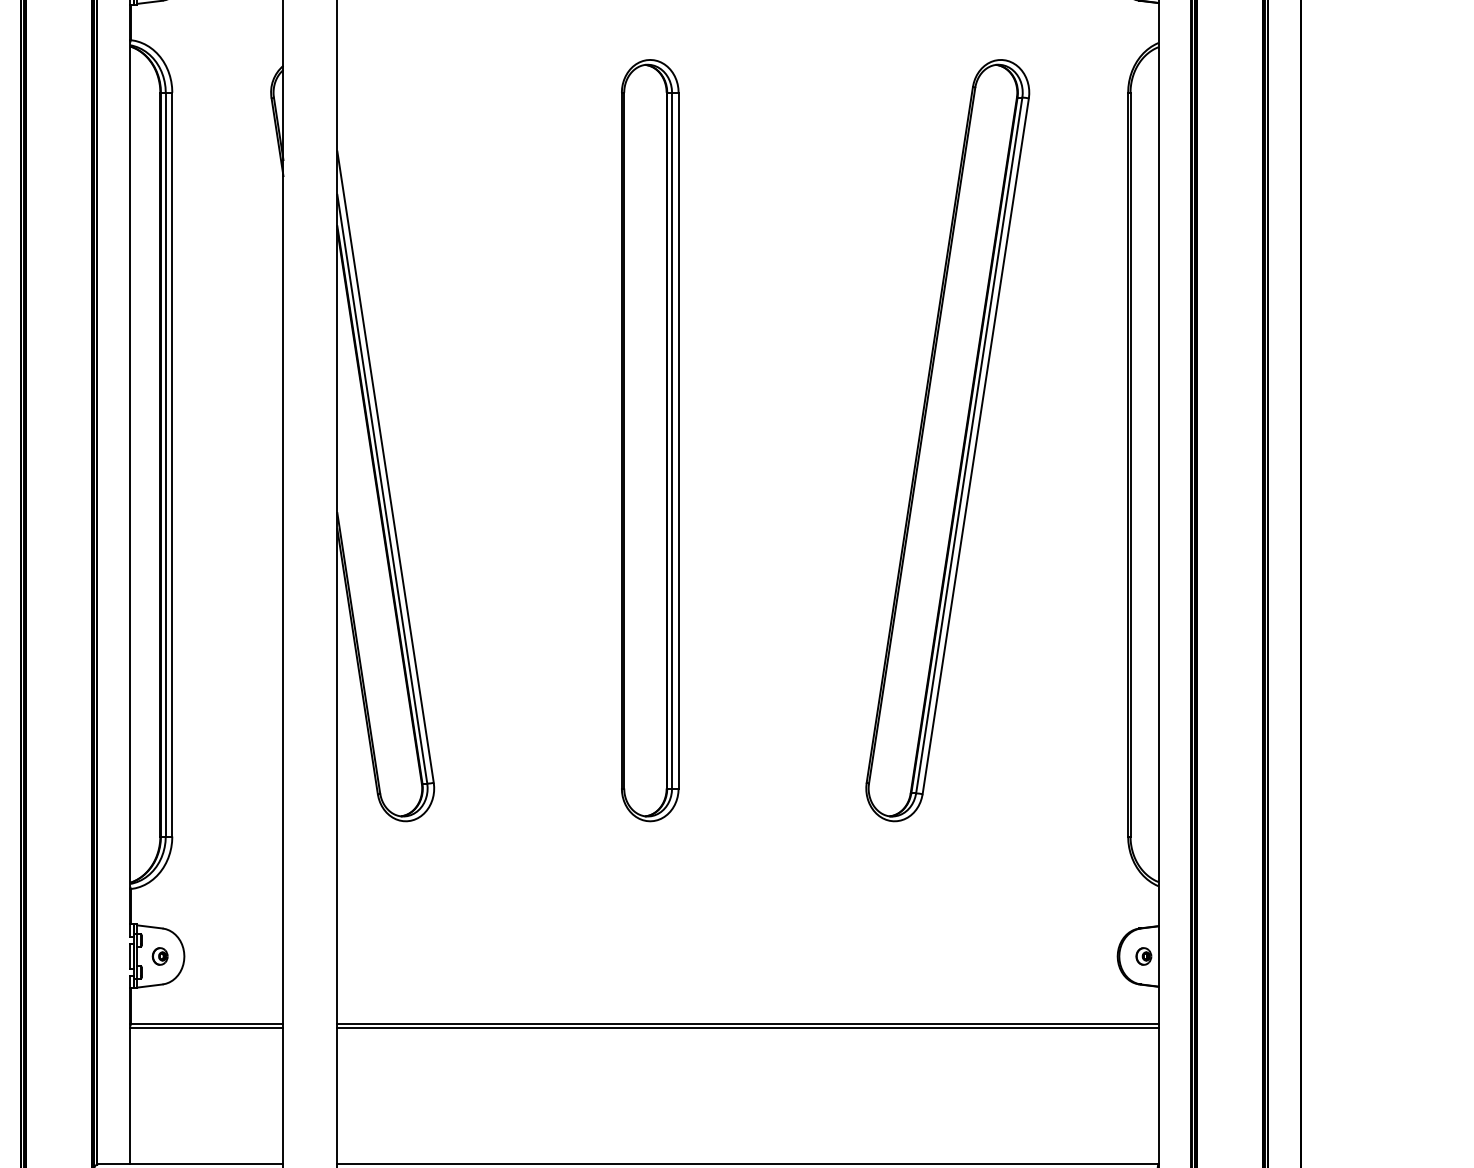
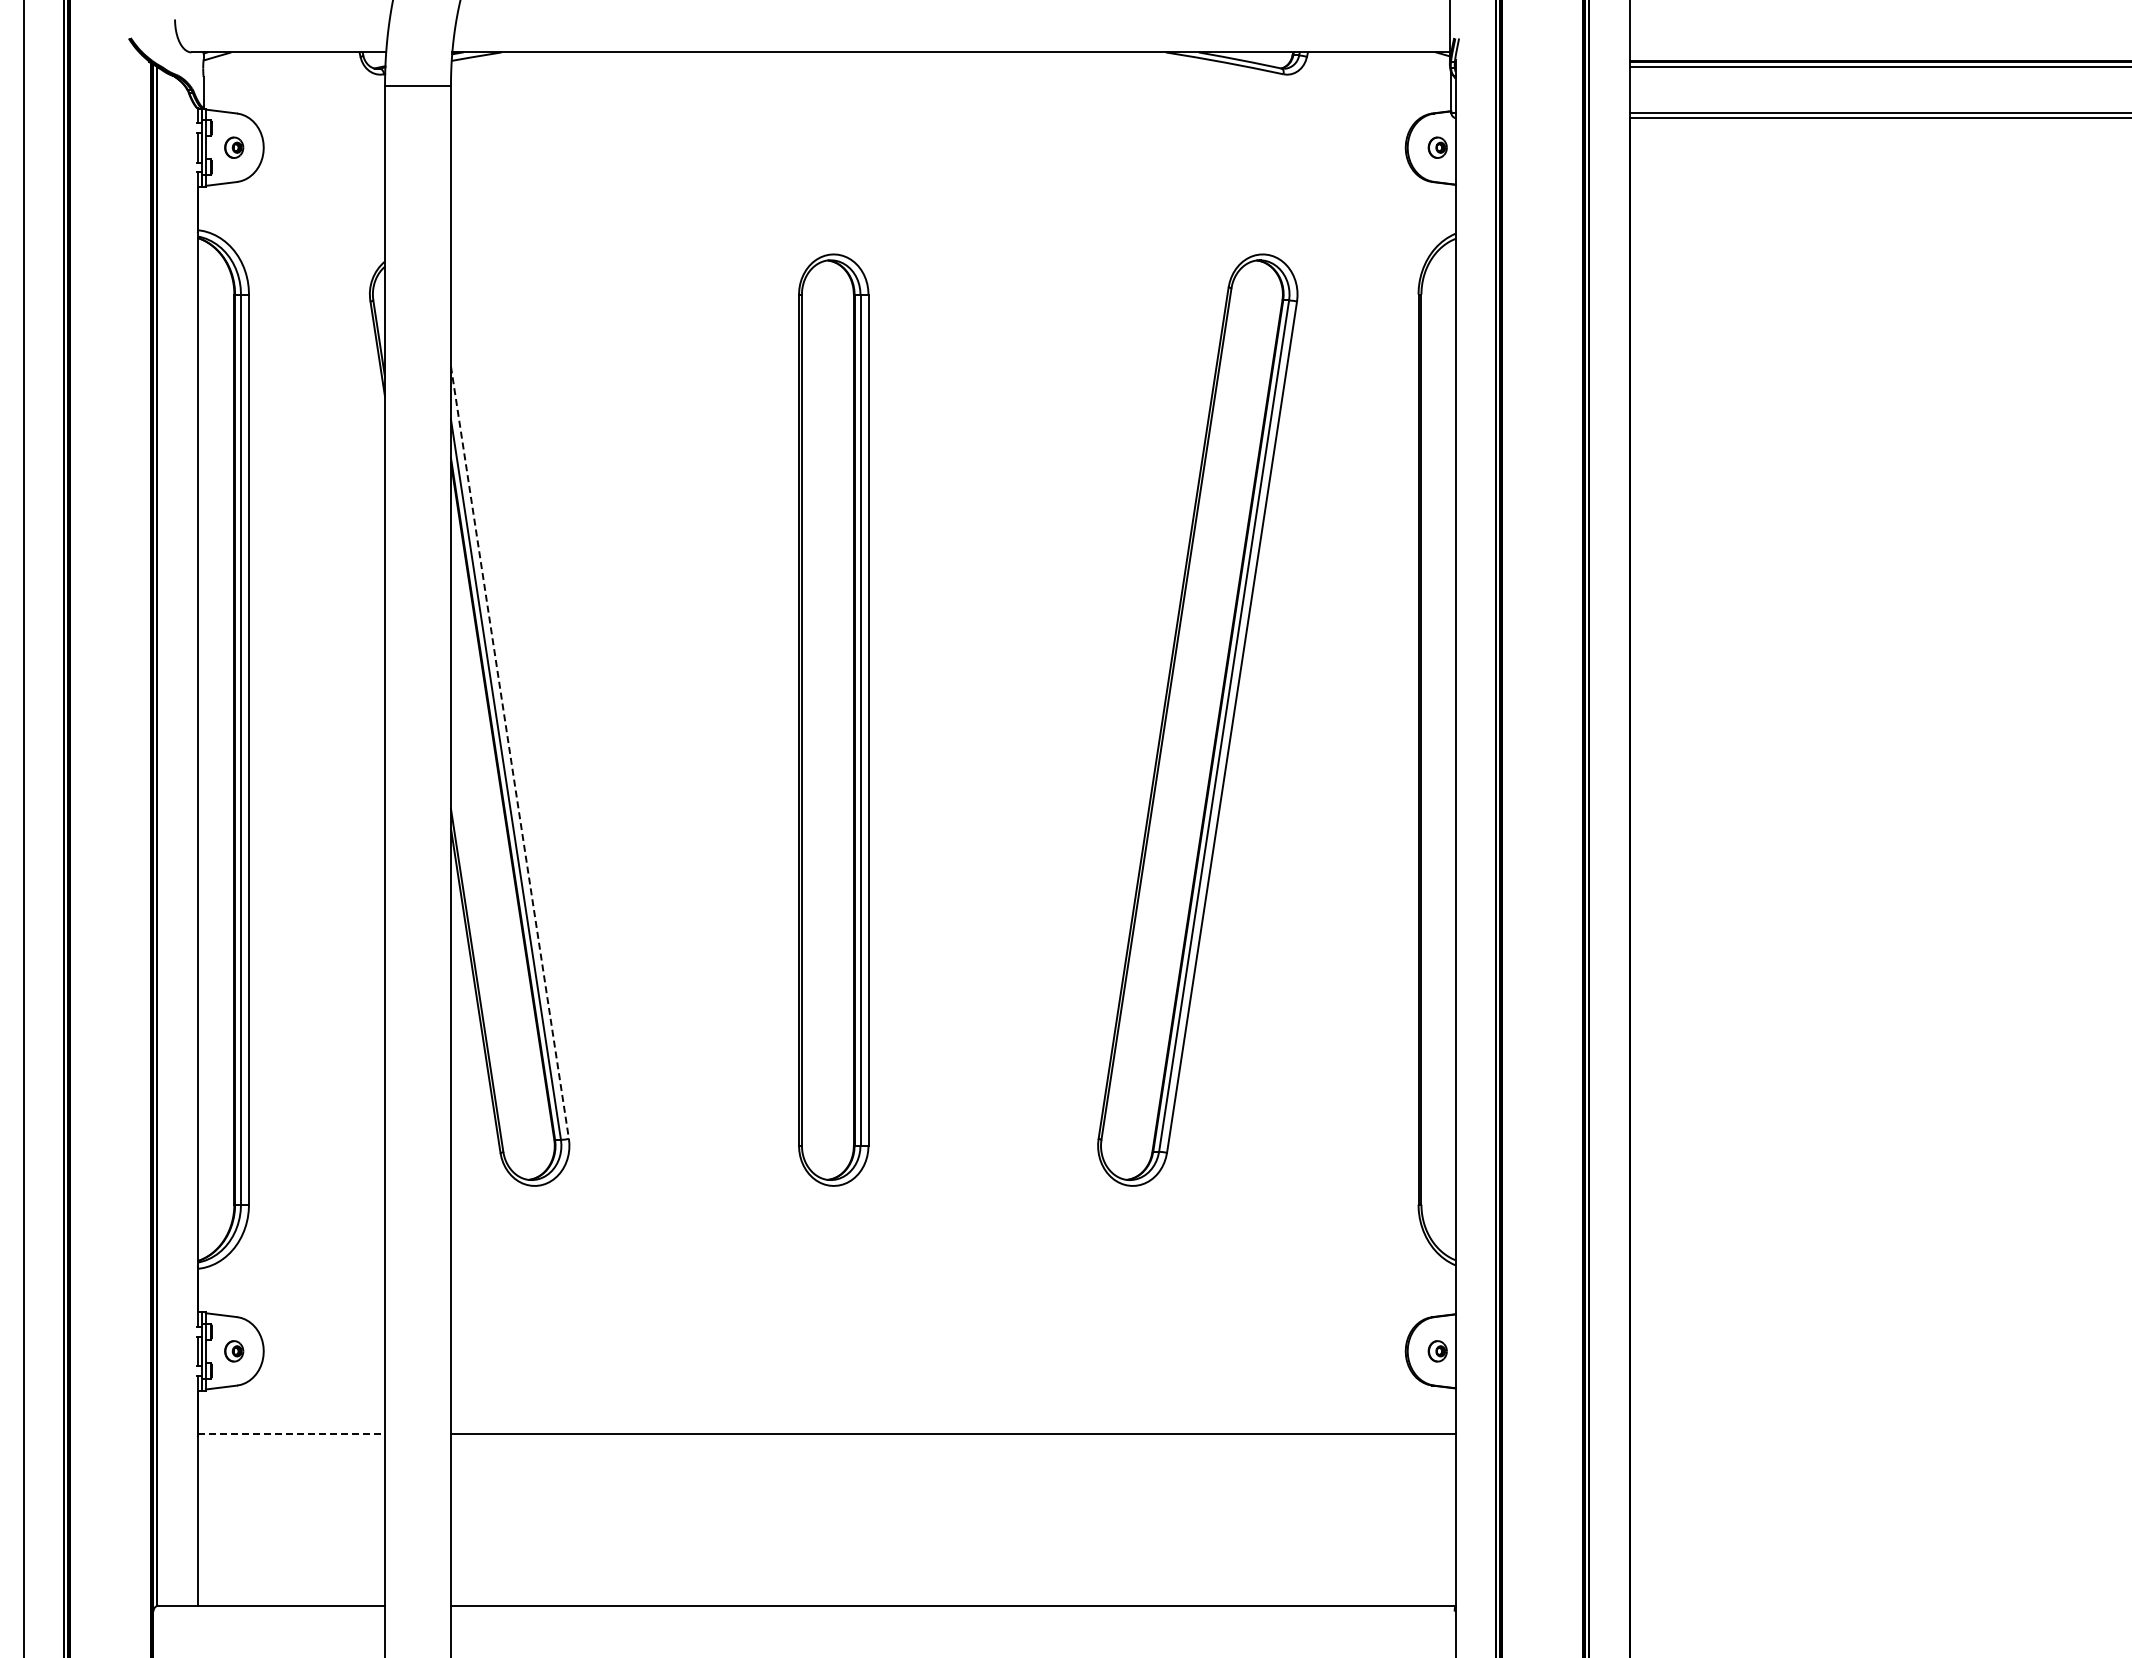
line: (385, 467) -> (509, 752), solid -> dashed
line: (207, 1023) -> (292, 1433), solid -> dashed
line: (207, 1028) -> (291, 1439), removed
line: (747, 1028) -> (952, 1439), removed

